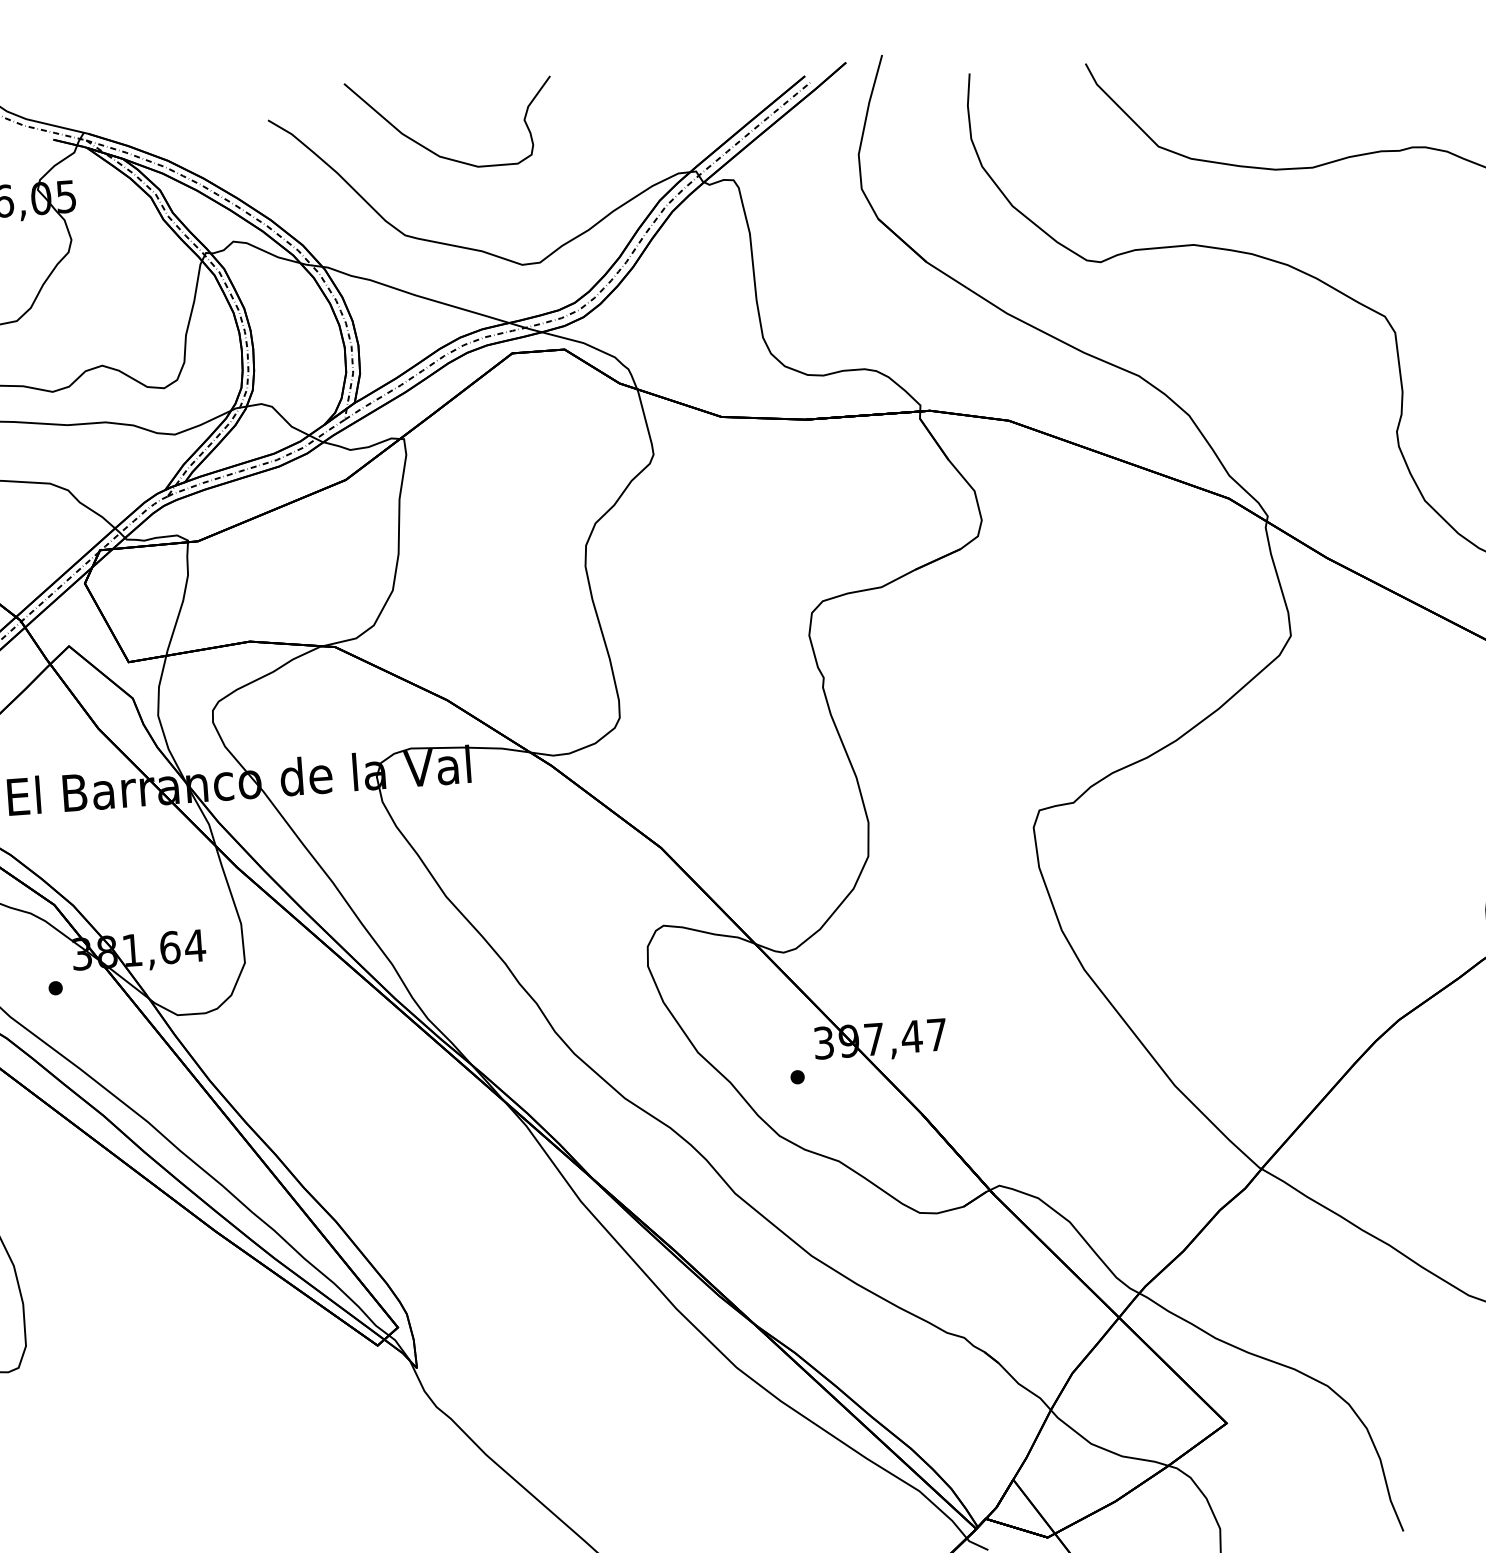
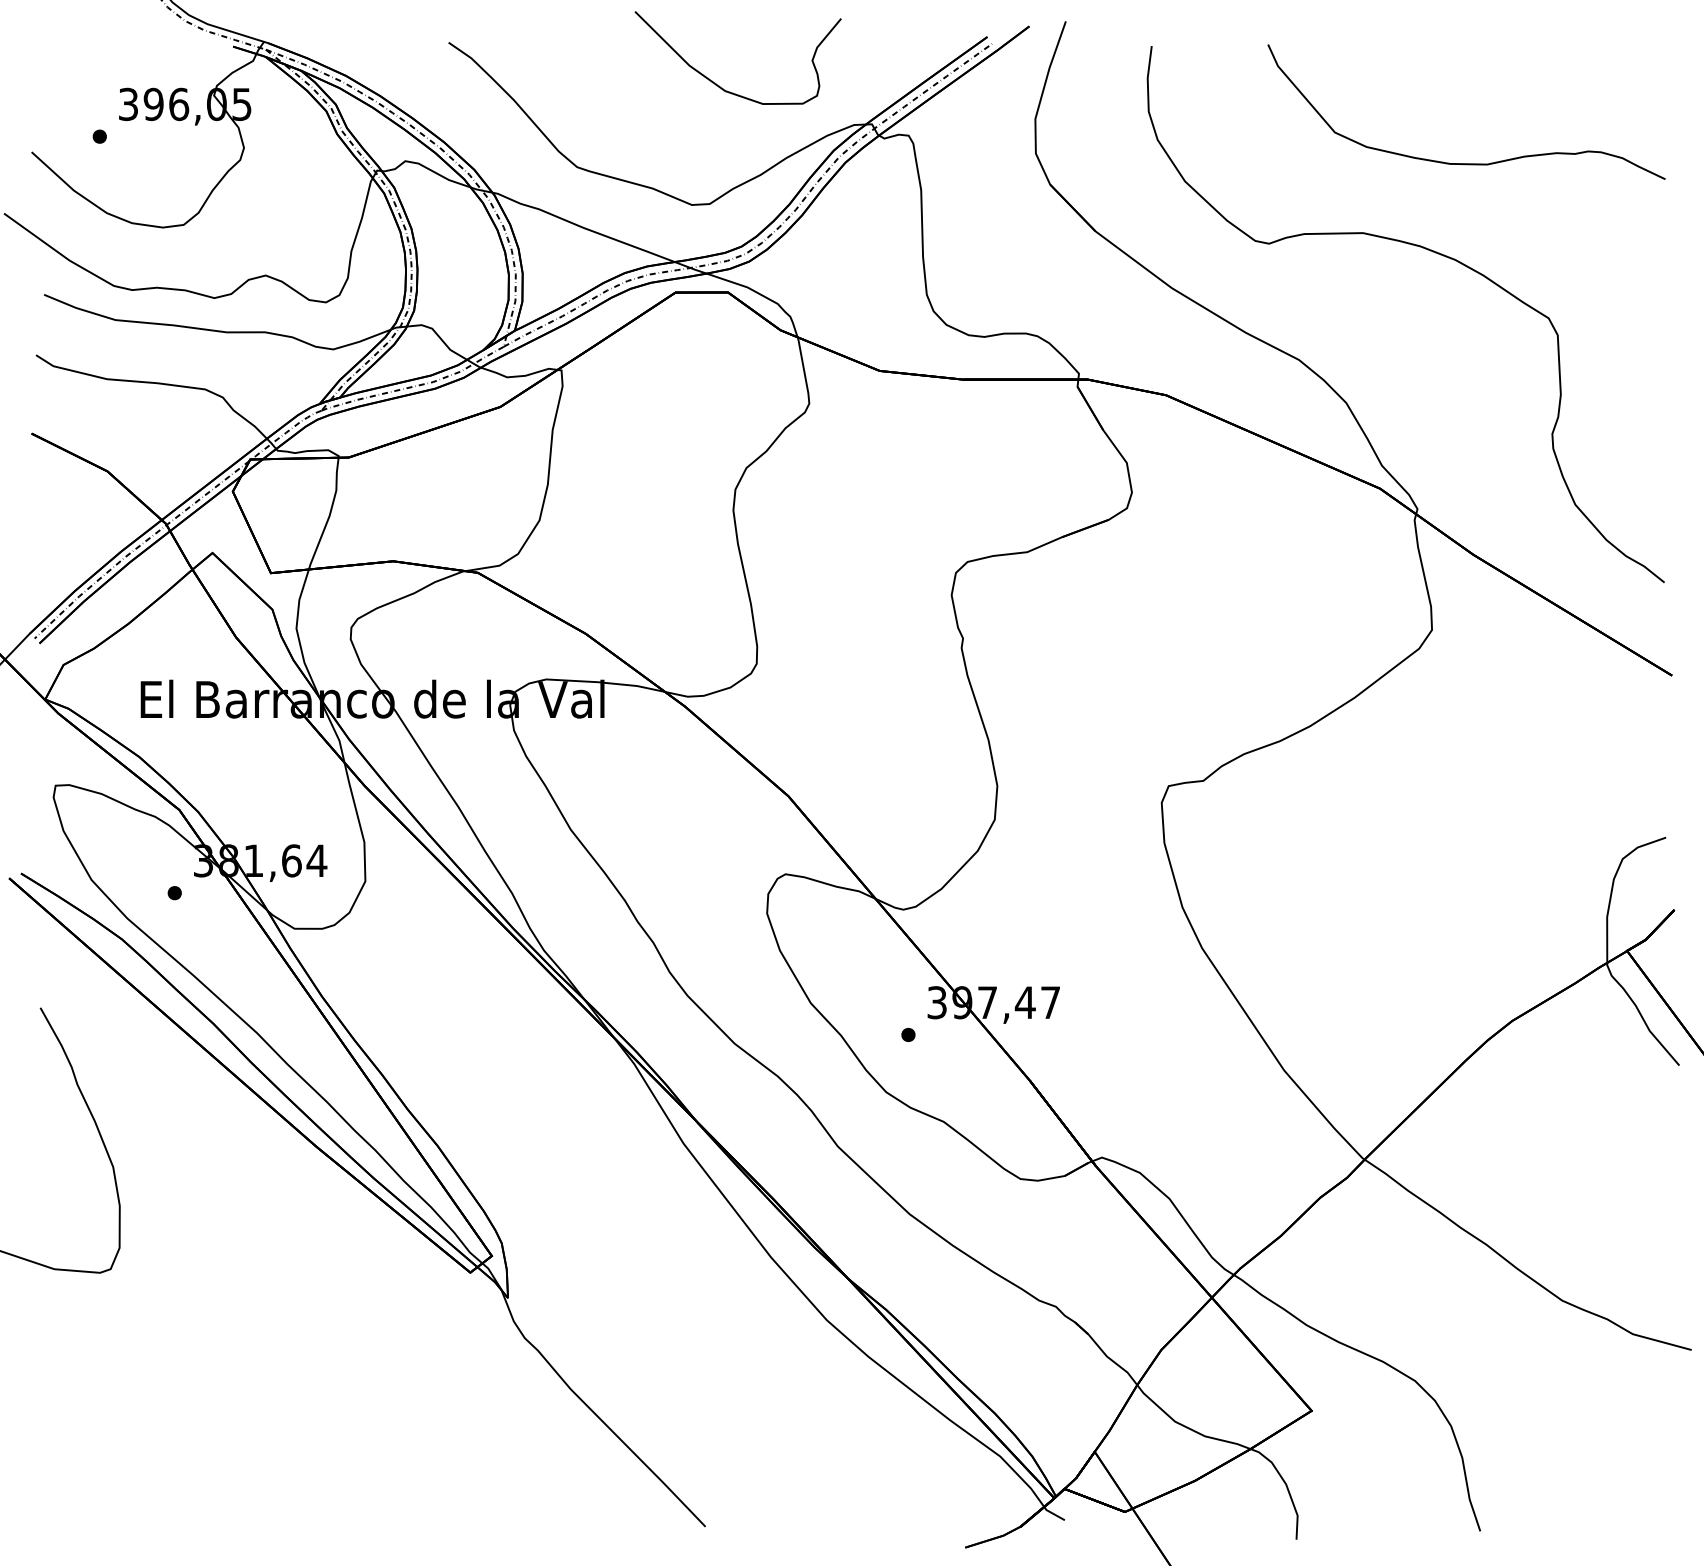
curve: (433, 151) -> (719, 85), moved

